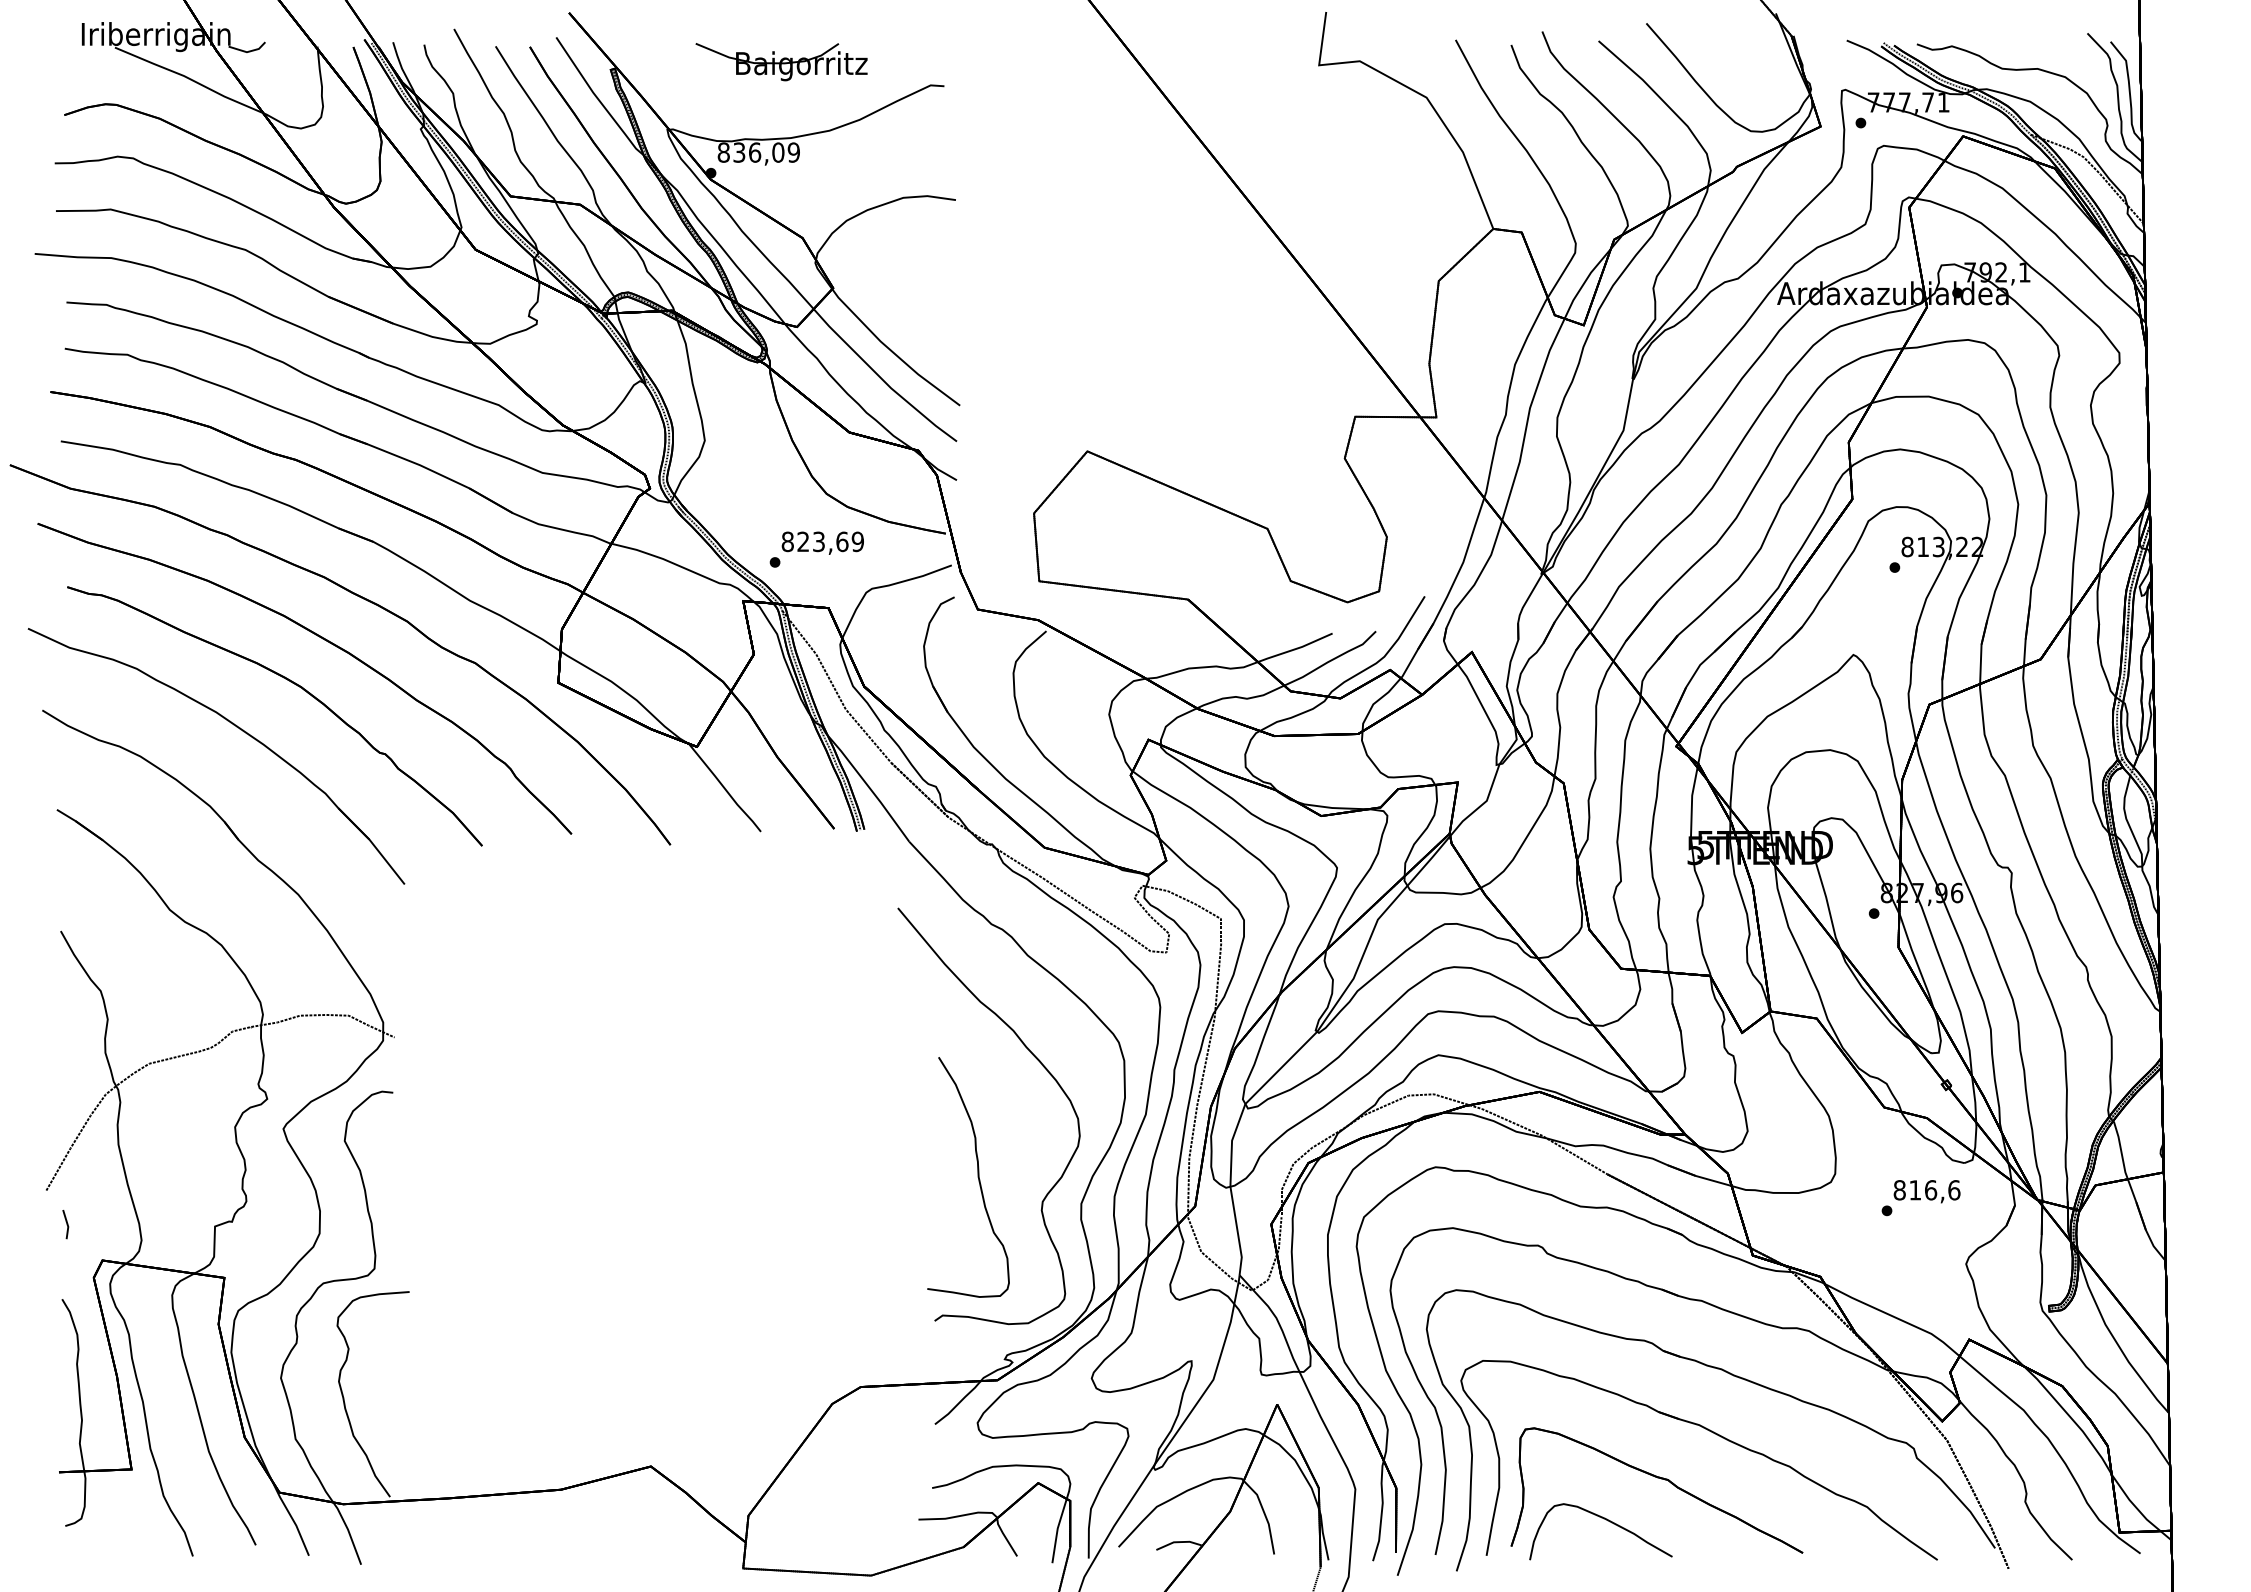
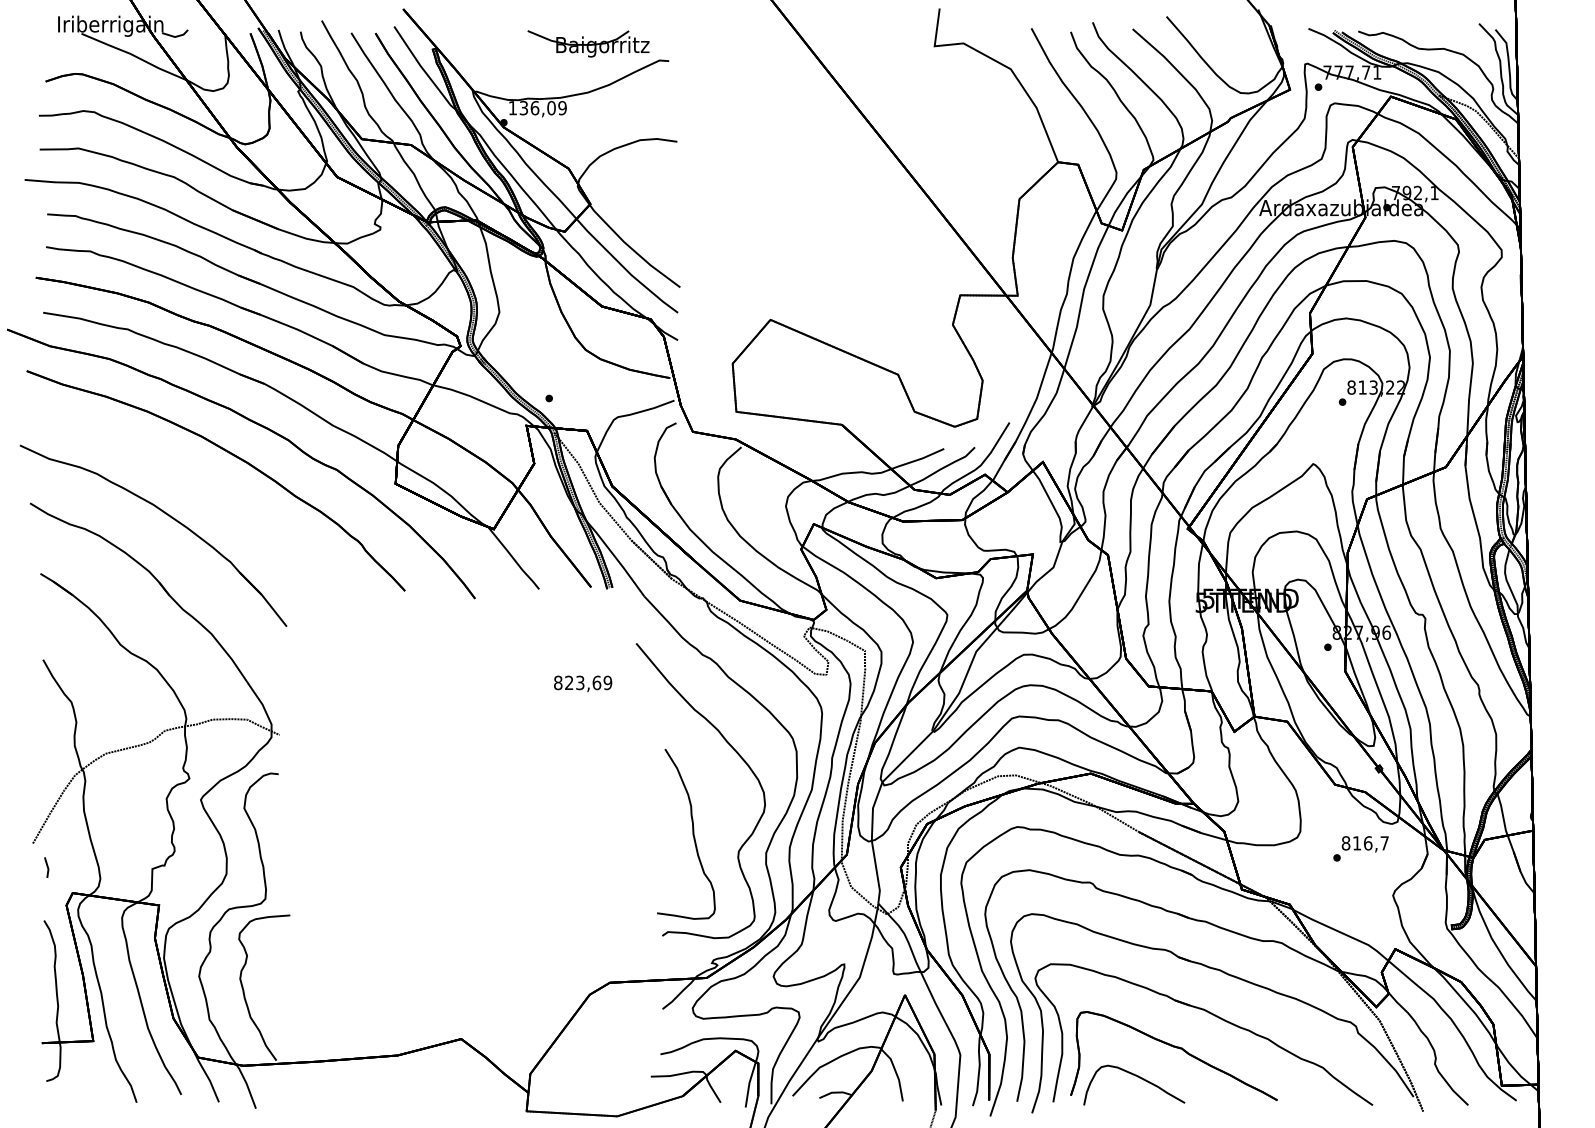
part: (781, 62) -> (588, 44), moved
text: (723, 152) -> (512, 108), 836,09 -> 136,09
text: (822, 542) -> (582, 683), moved
part: (290, 682) -> (205, 483), removed
text: (1954, 1190) -> (1384, 843), 816,6 -> 816,7

